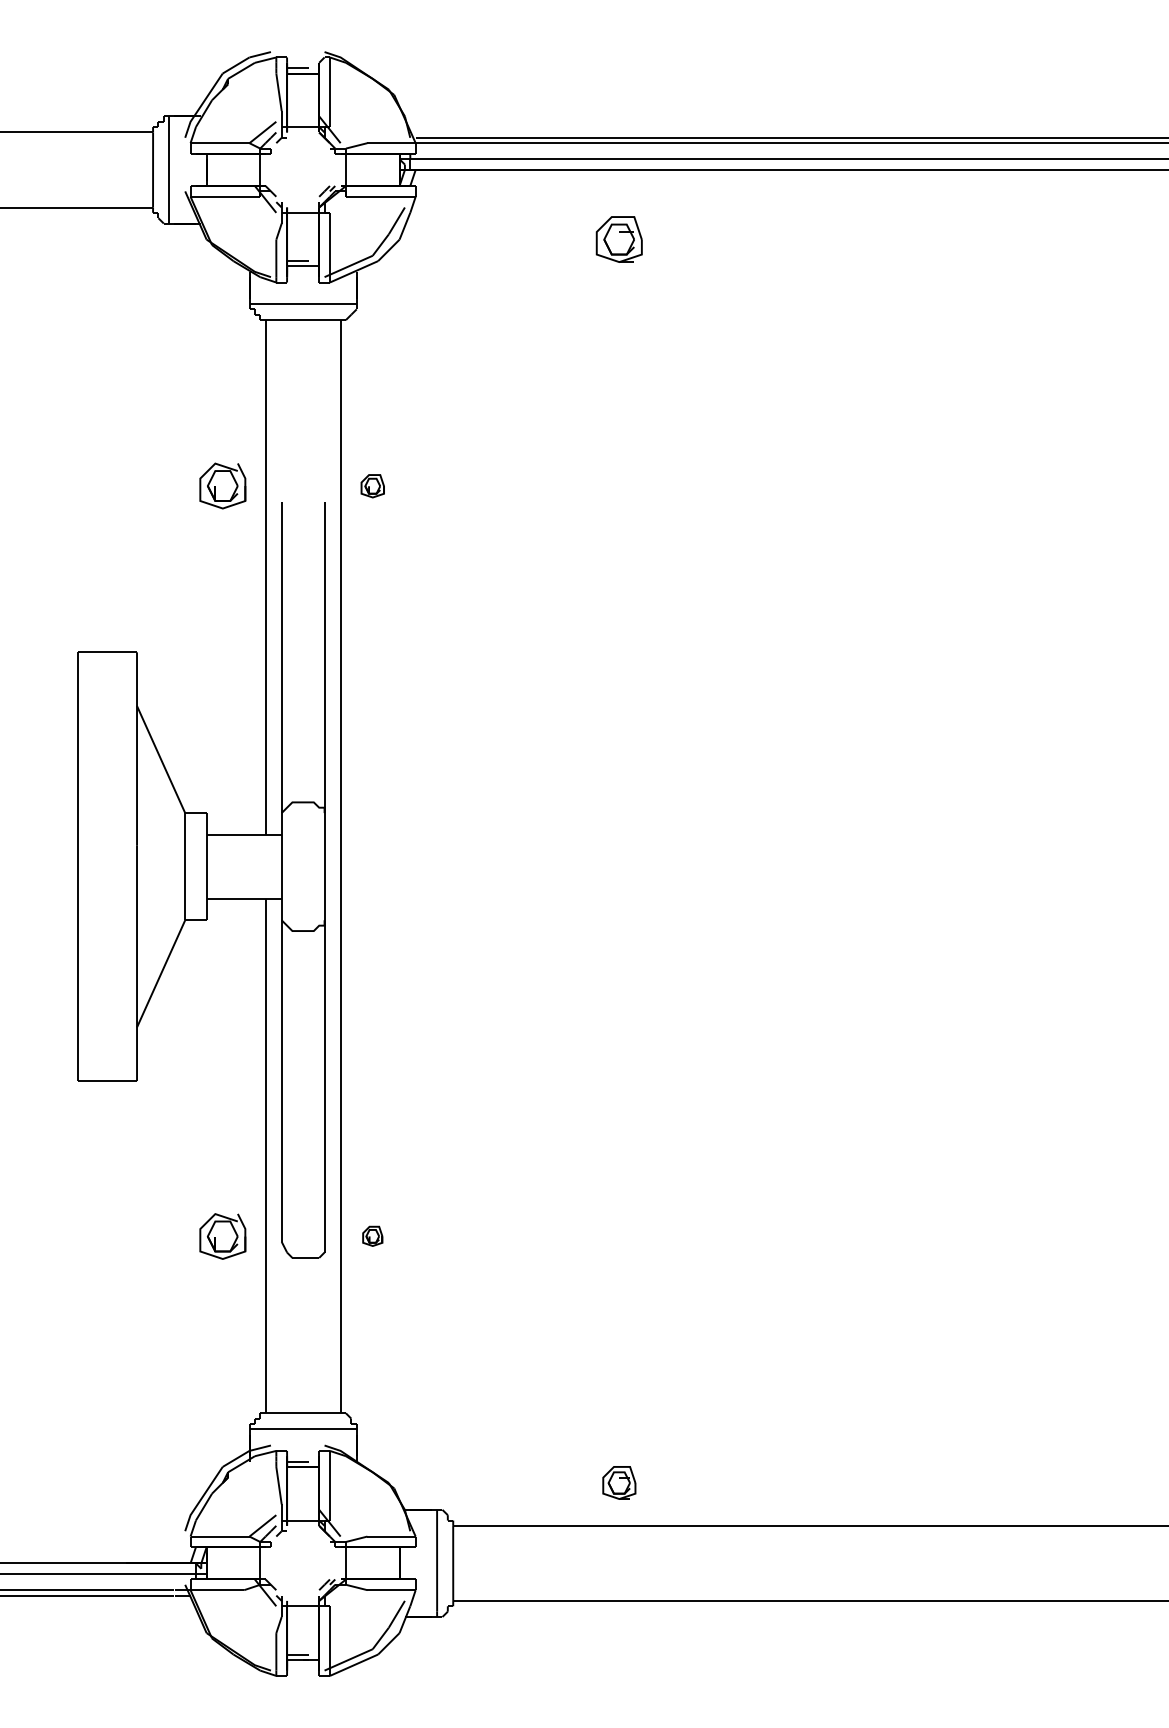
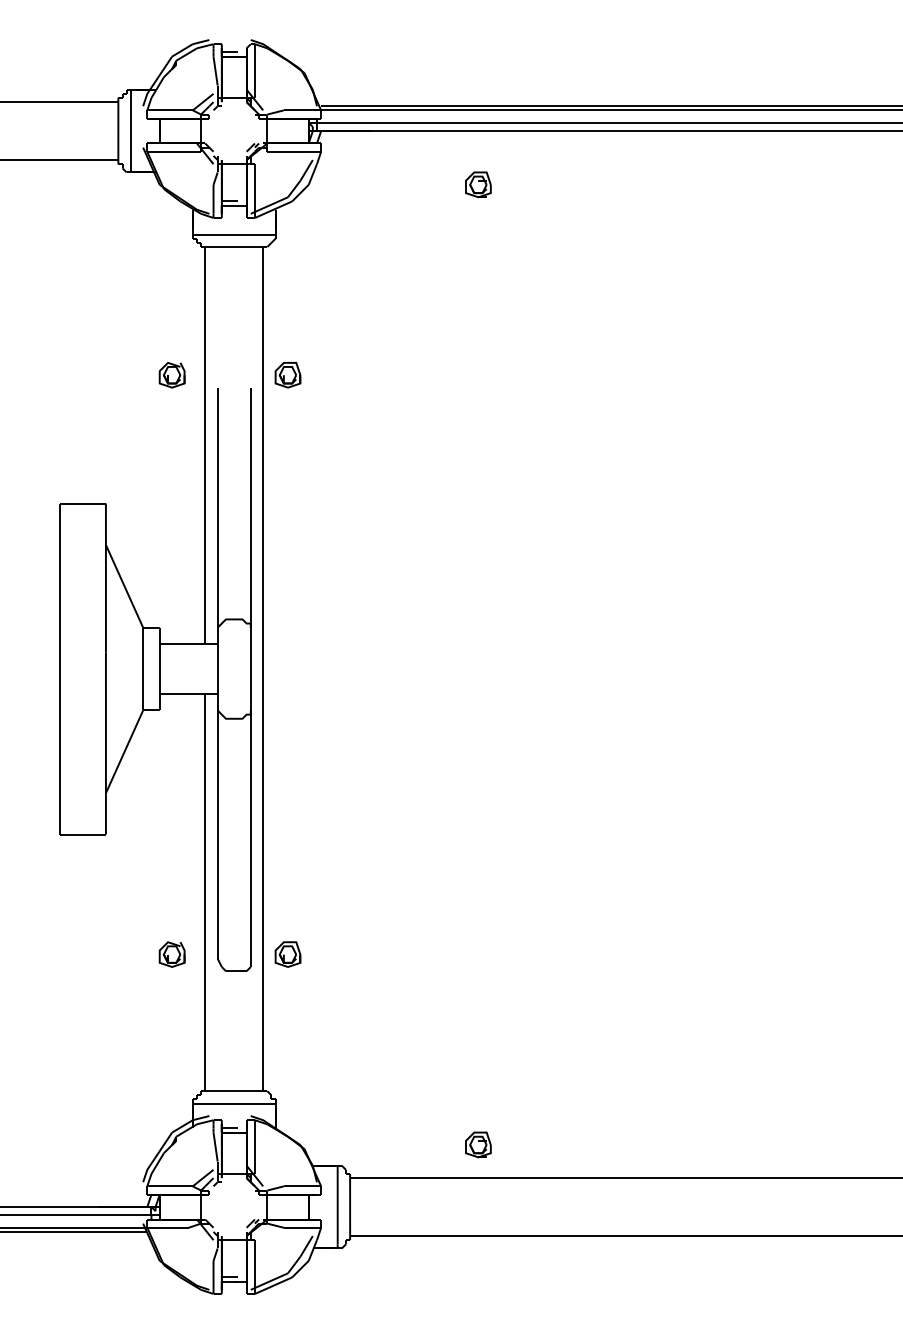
part: (619, 239) -> (478, 184), size x0.71
part: (221, 486) -> (171, 375), size x0.71
part: (372, 486) -> (287, 375), size x1.43
part: (221, 1236) -> (171, 954), size x0.71
part: (372, 1236) -> (287, 954), size x1.67

